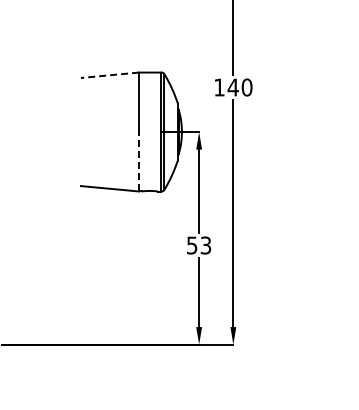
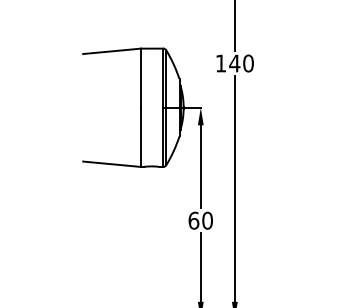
line: (109, 75) -> (111, 51), dashed -> solid
line: (139, 161) -> (141, 137), dashed -> solid
text: (198, 245) -> (200, 220), 53 -> 60

